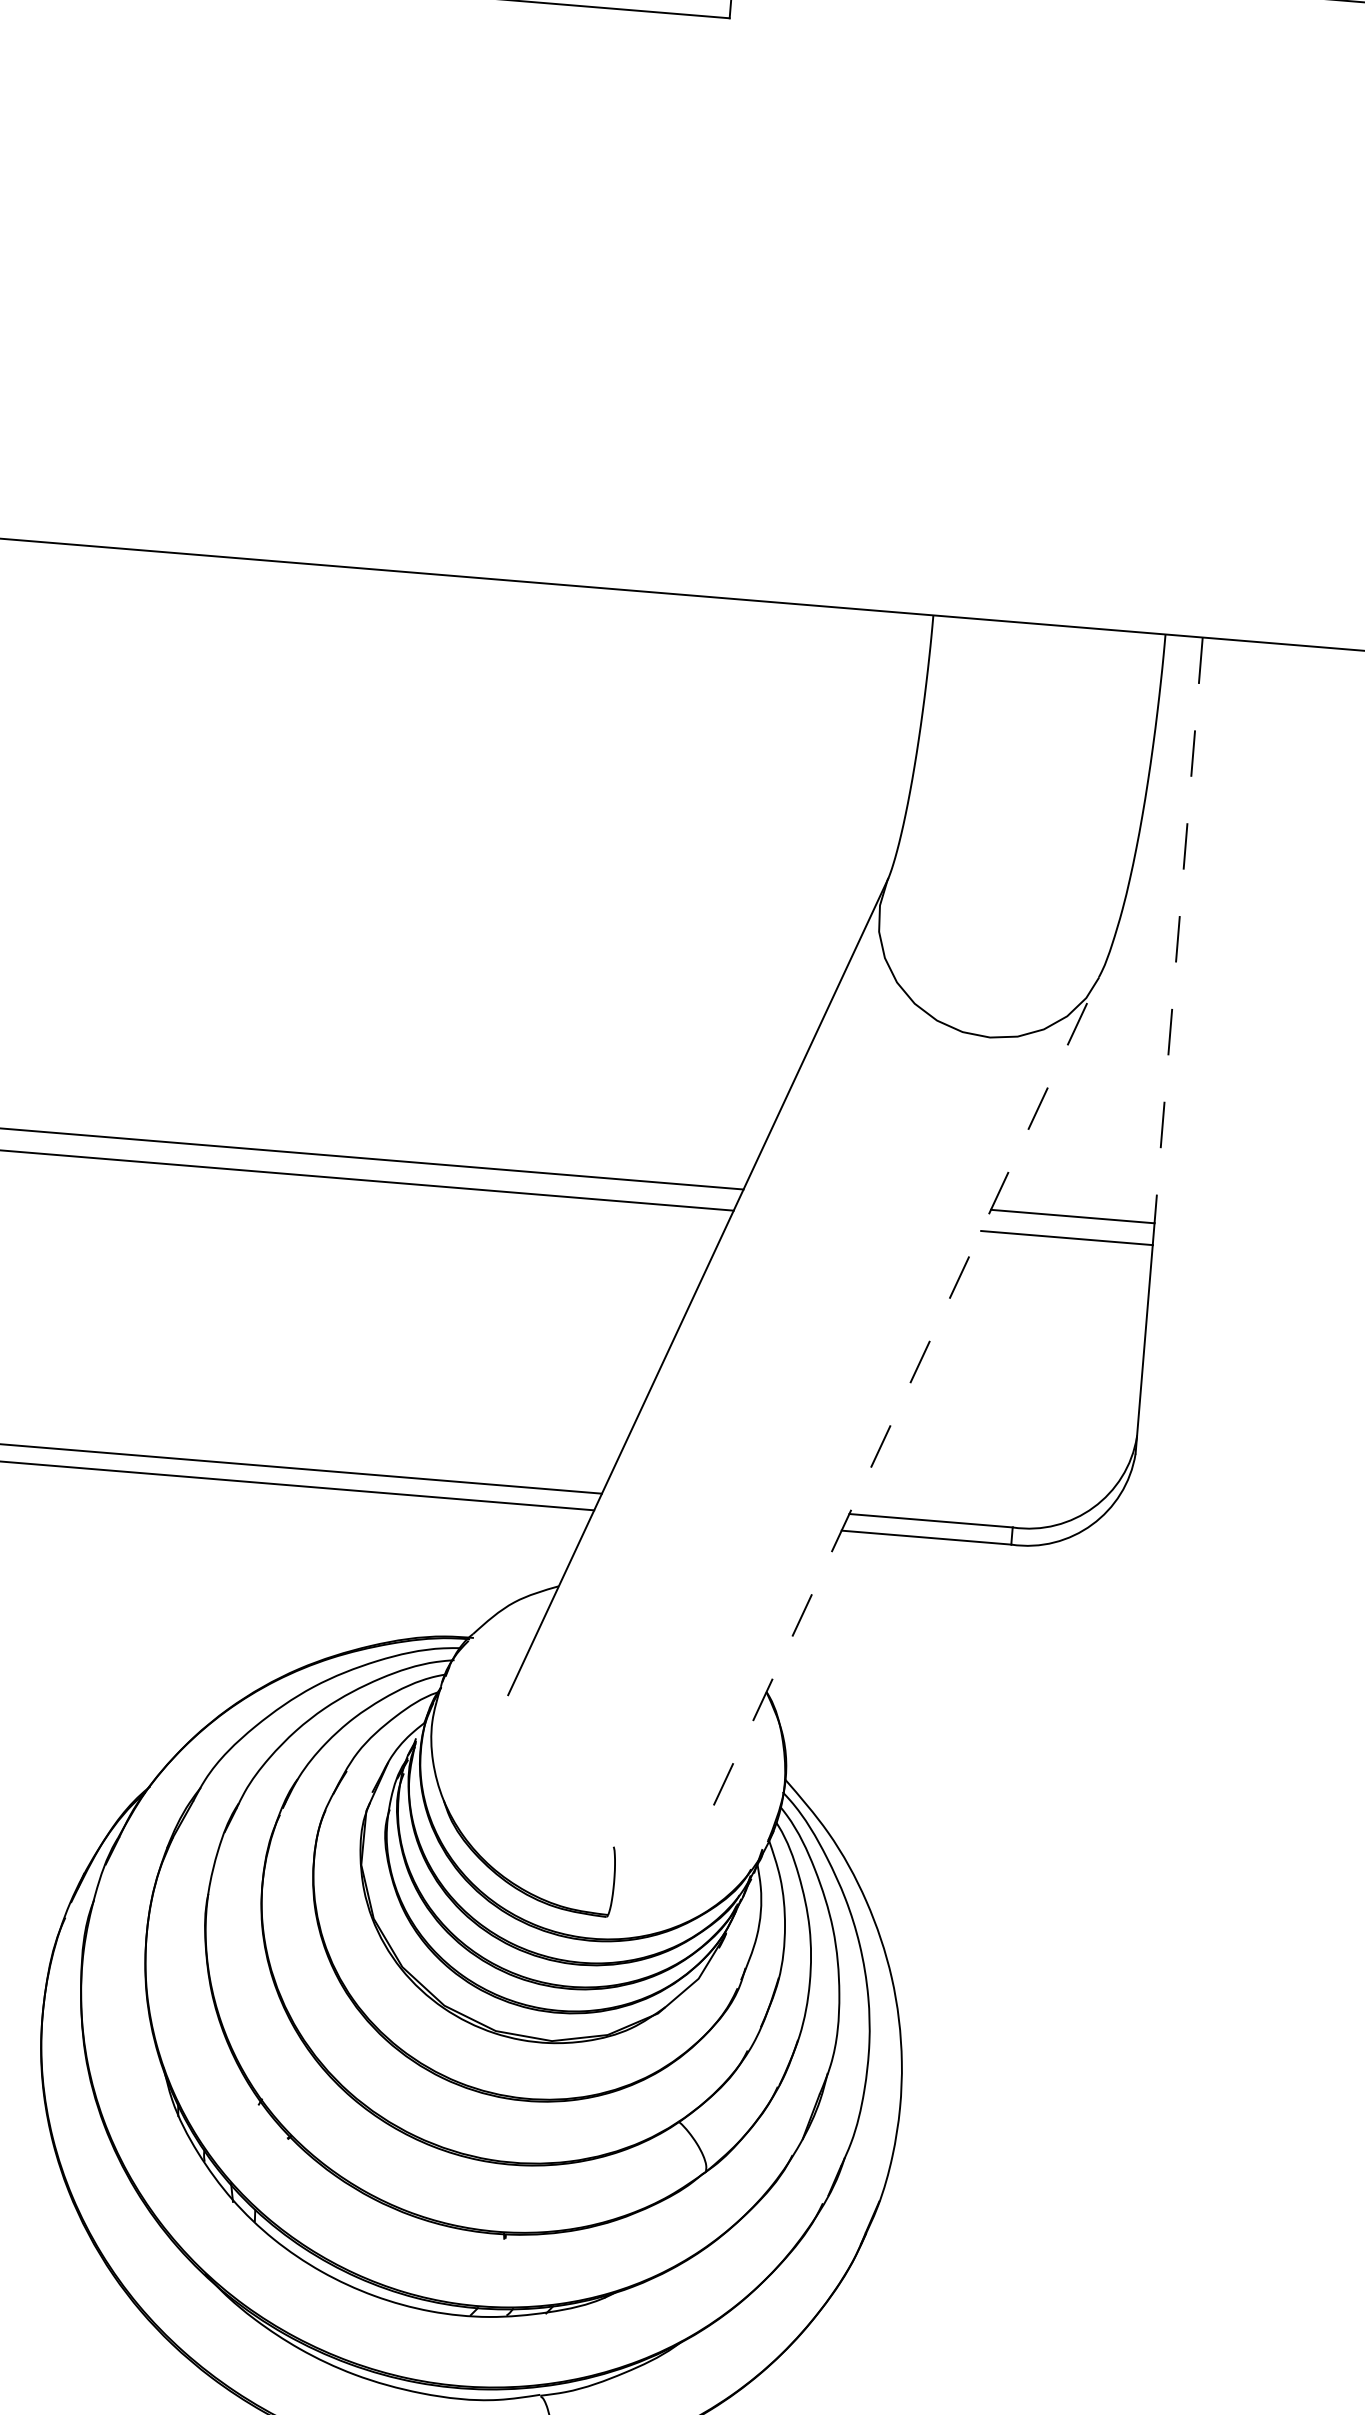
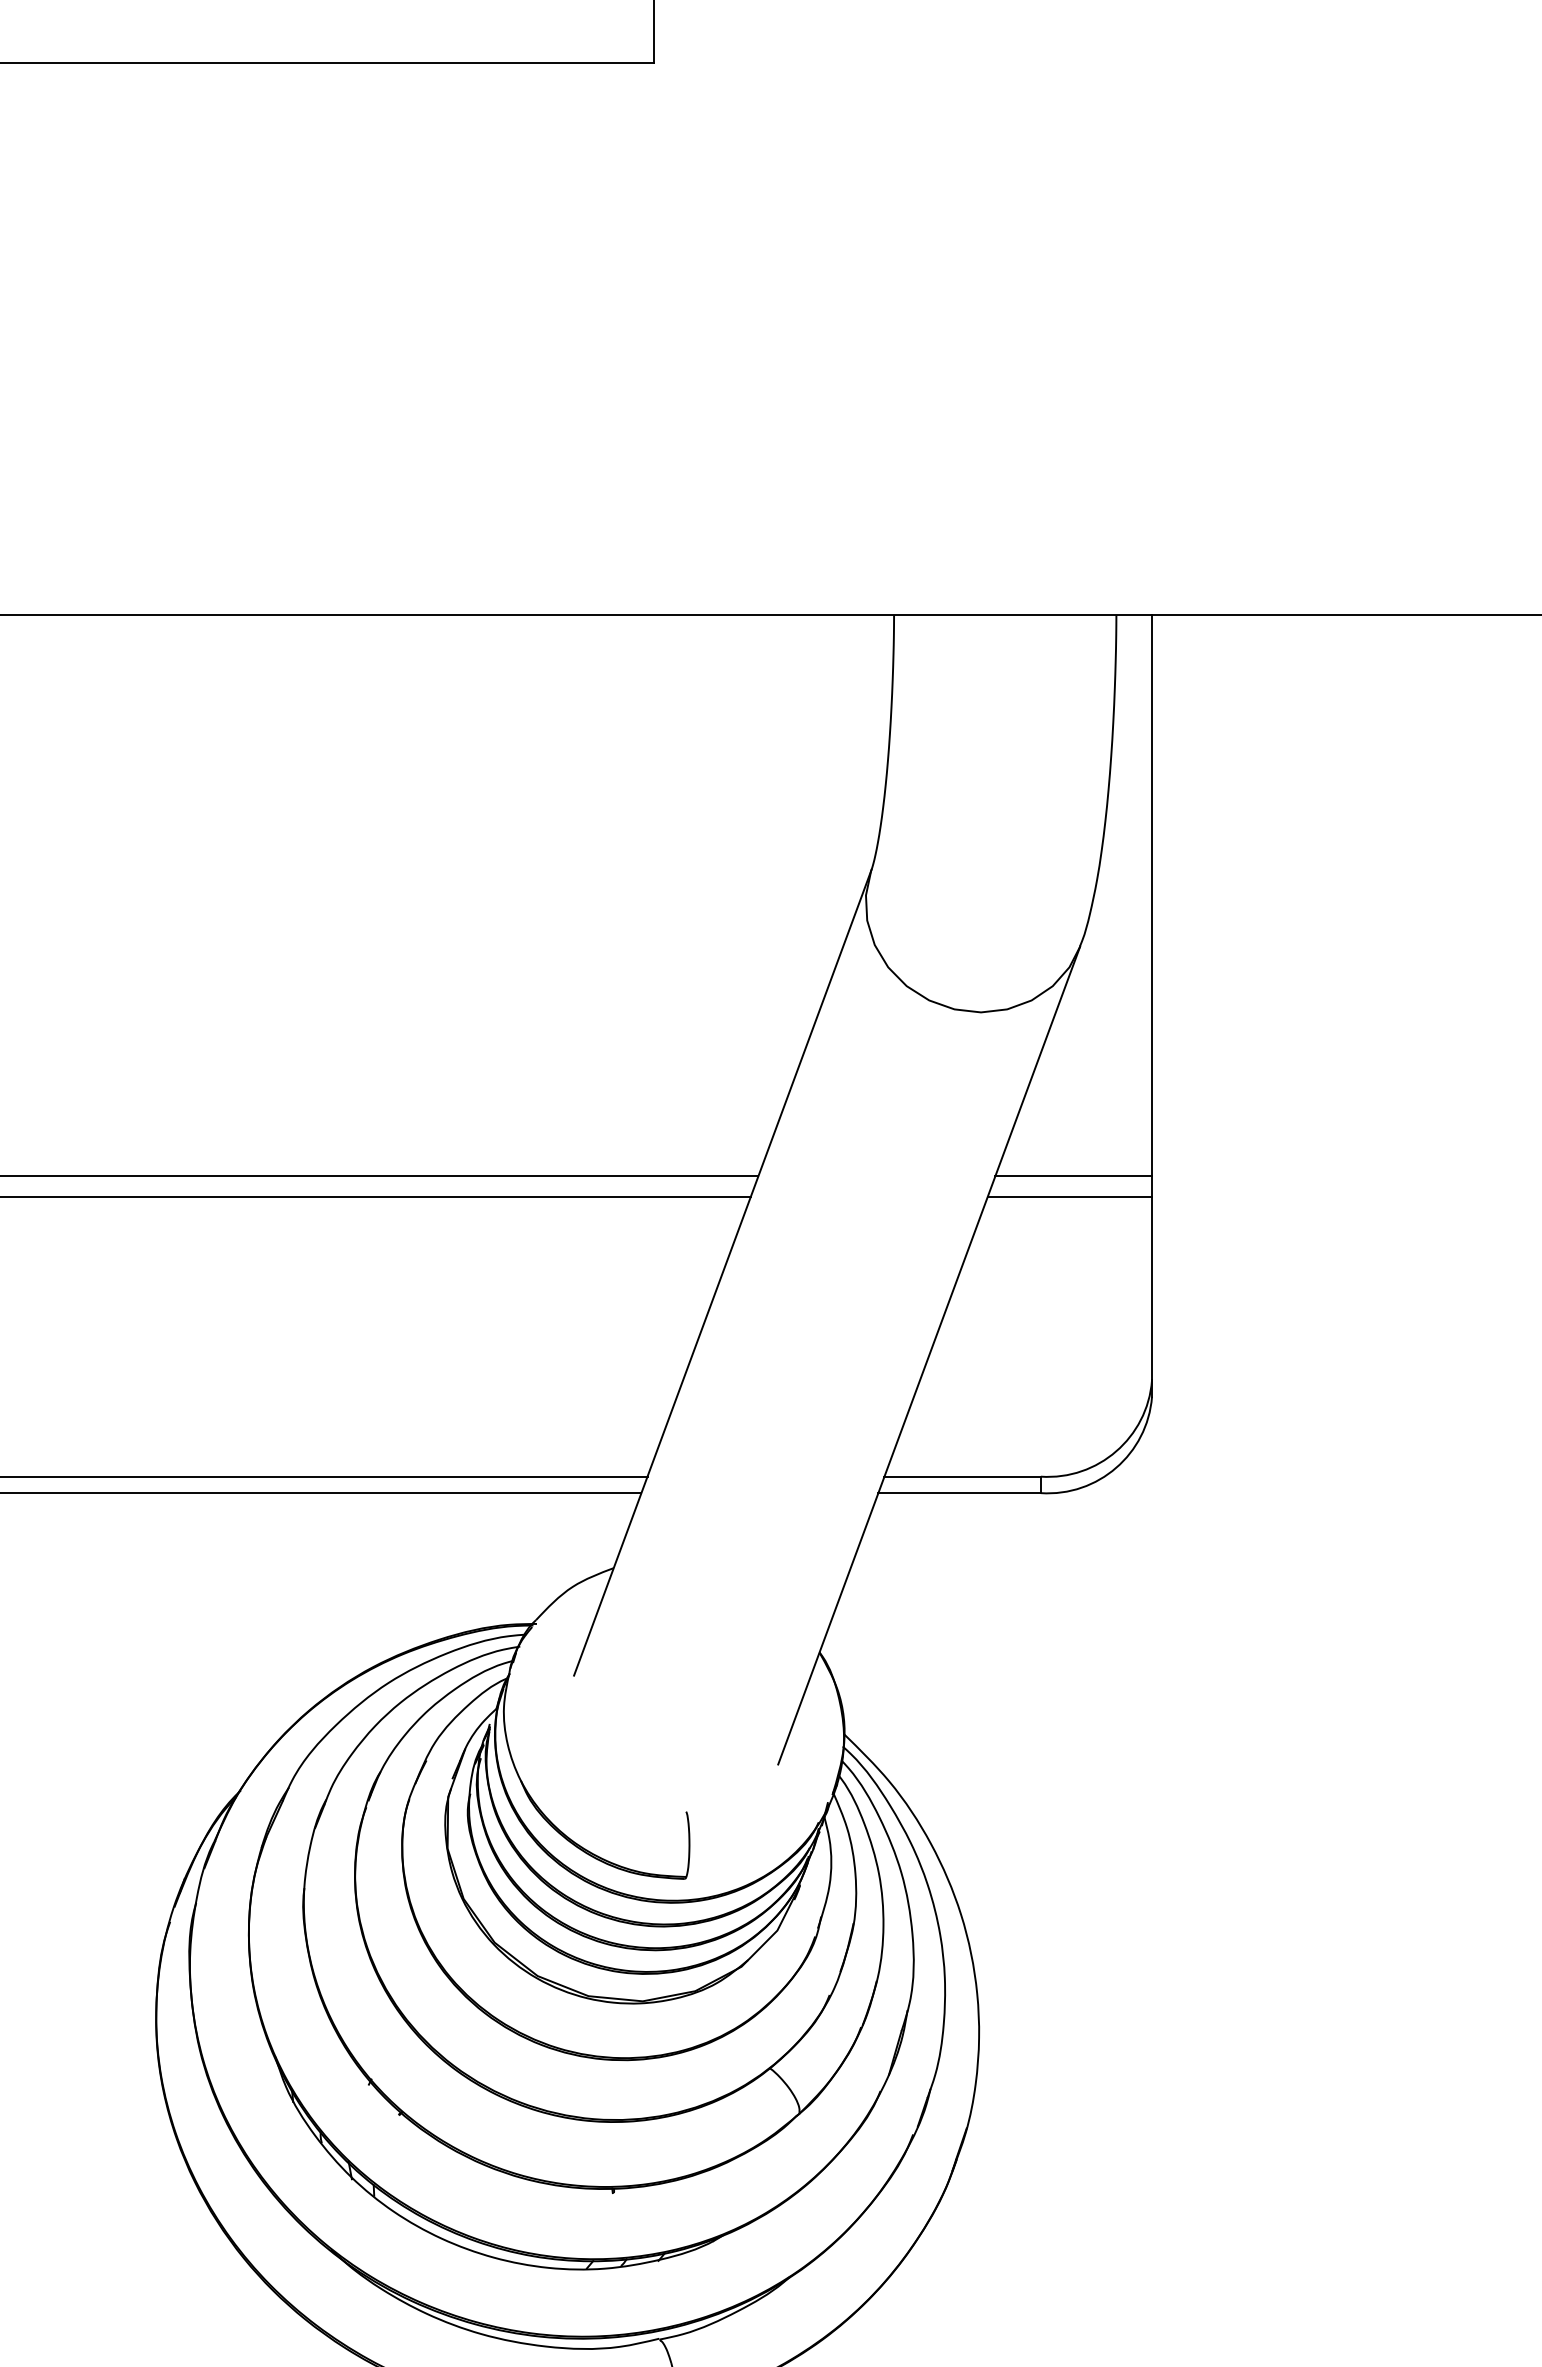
line: (1179, 931) -> (1152, 896), dashed -> solid
line: (906, 1391) -> (929, 1355), dashed -> solid

